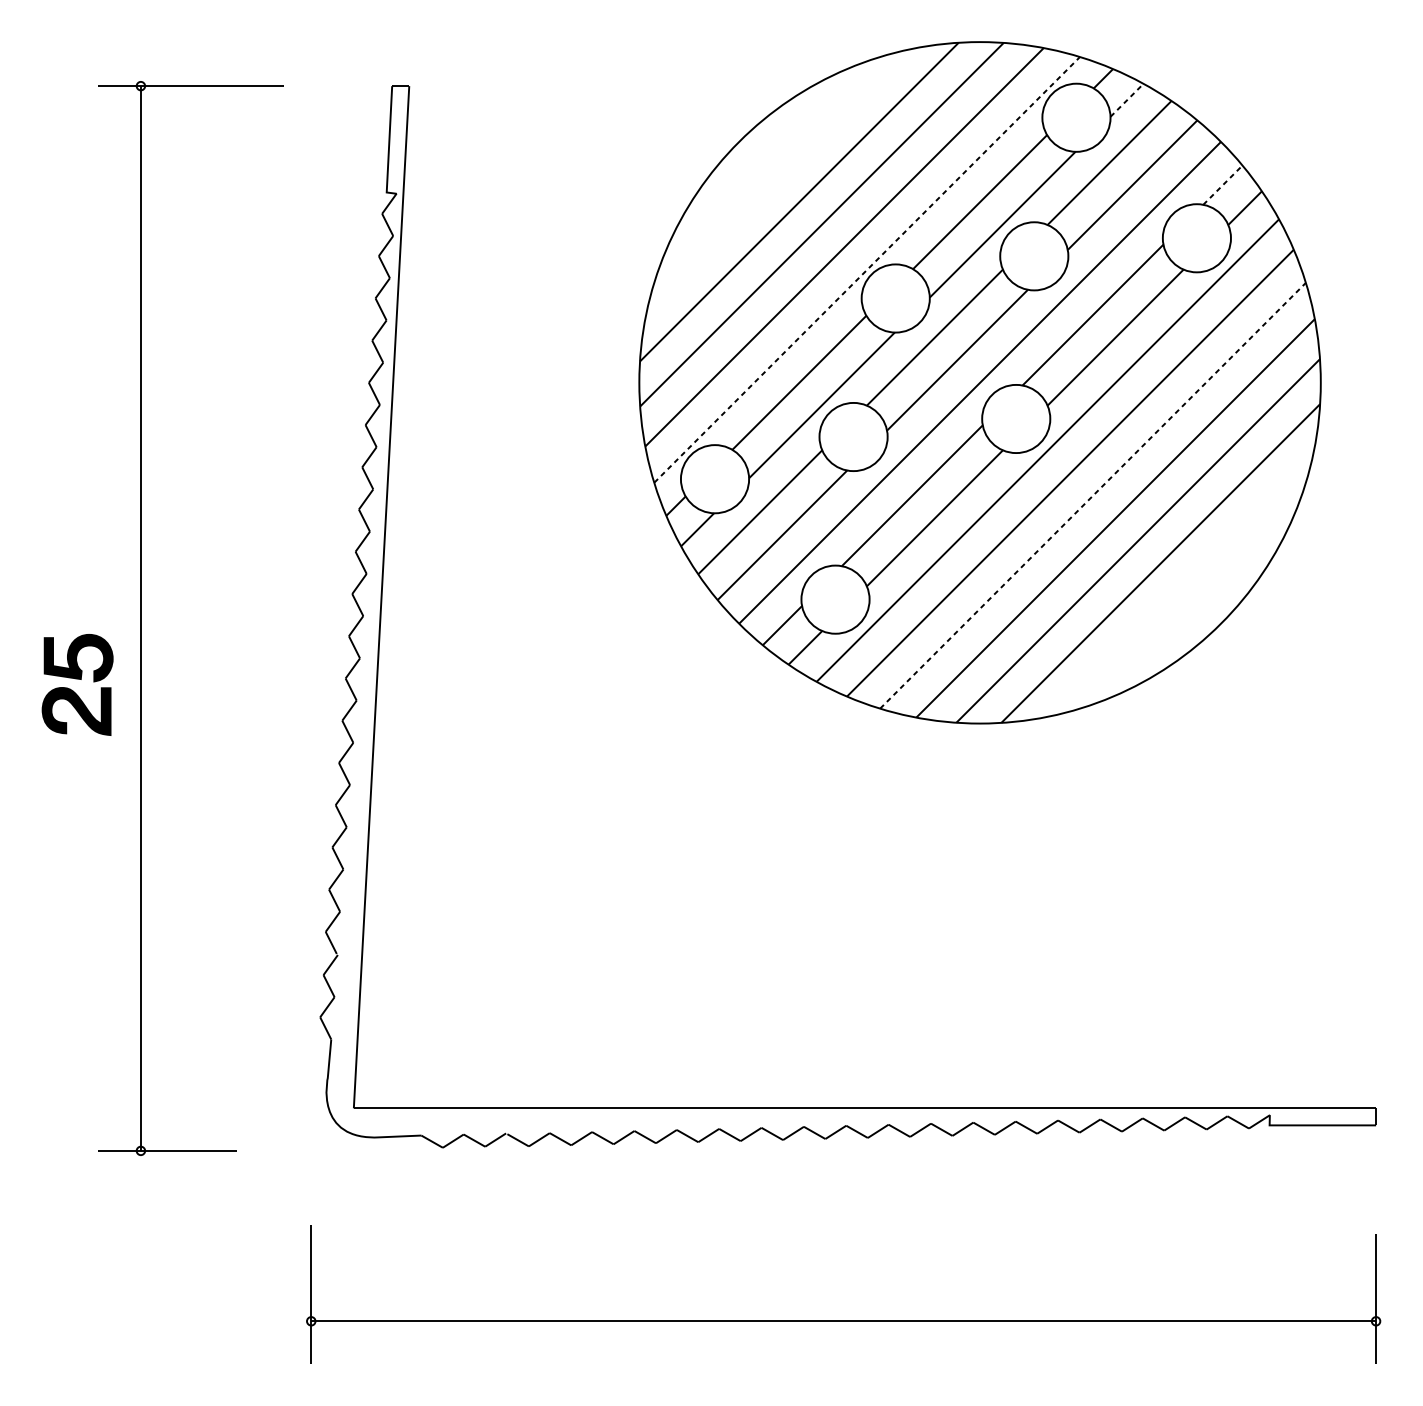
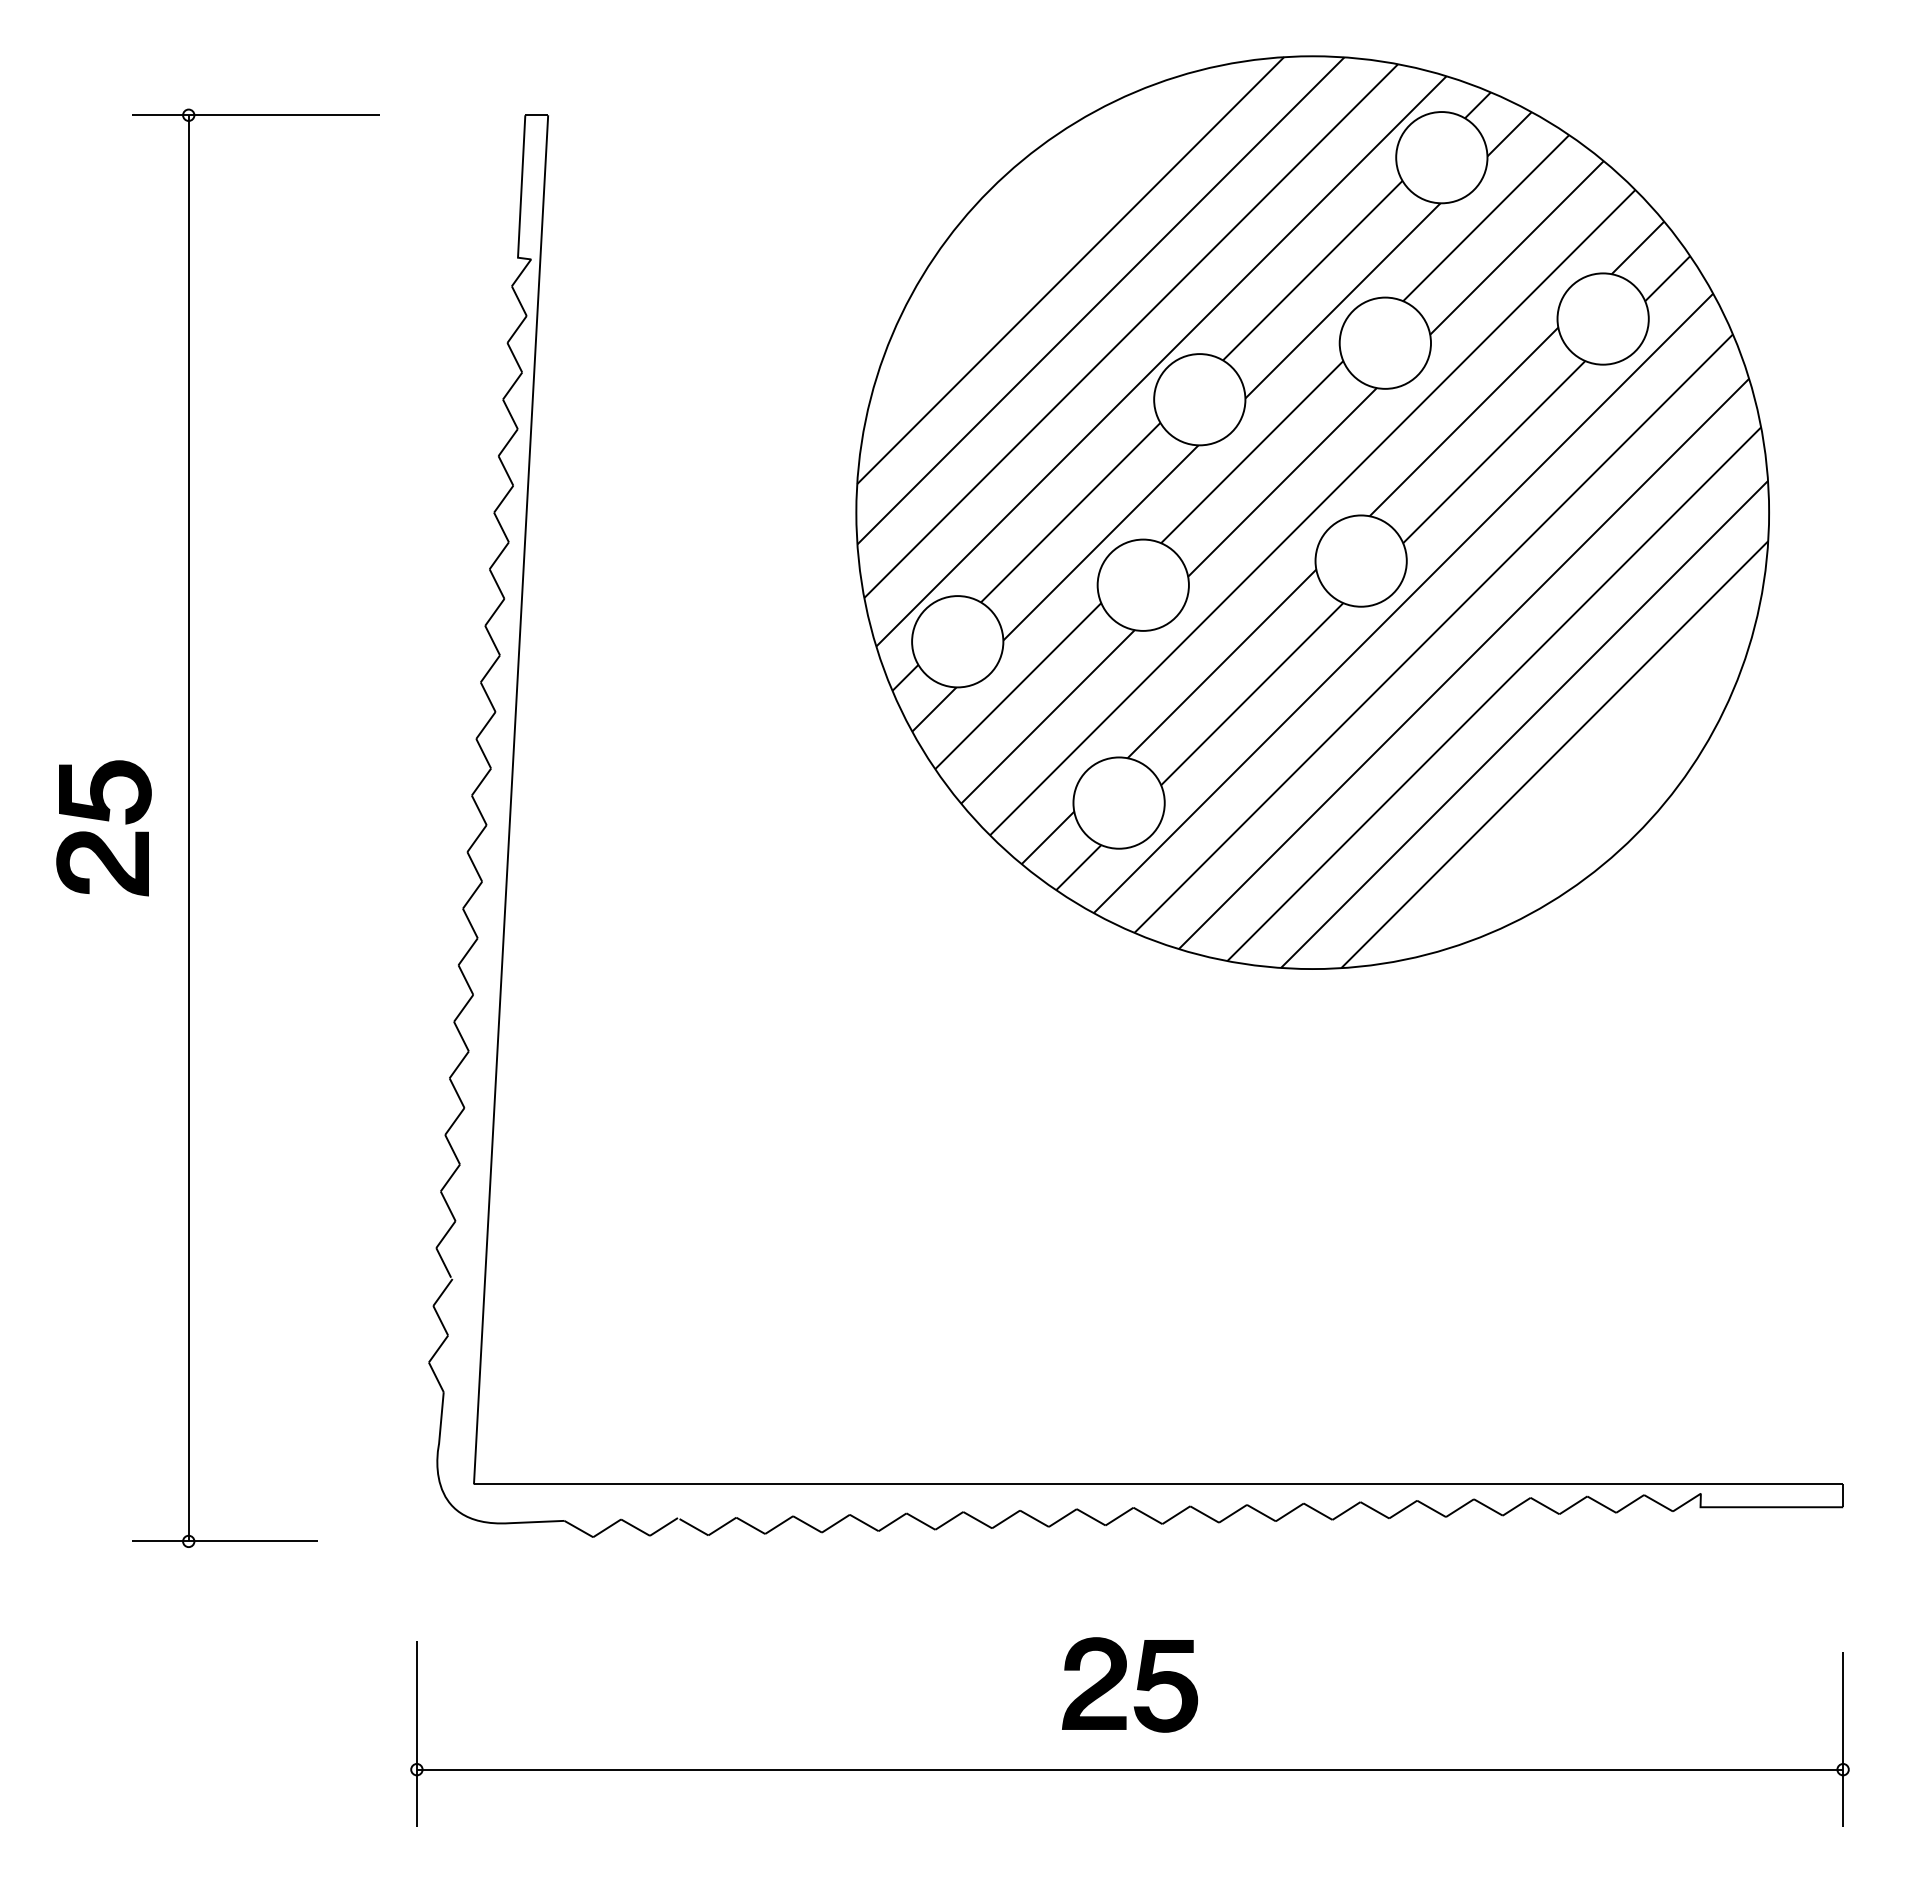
line: (1126, 99) -> (1509, 133), dashed -> solid
line: (1223, 184) -> (1638, 247), dashed -> solid
line: (867, 269) -> (1161, 361), dashed -> solid
line: (1093, 495) -> (1464, 663), dashed -> solid
part: (79, 679) -> (106, 821), moved
part: (849, 1257) -> (1137, 1684), added

